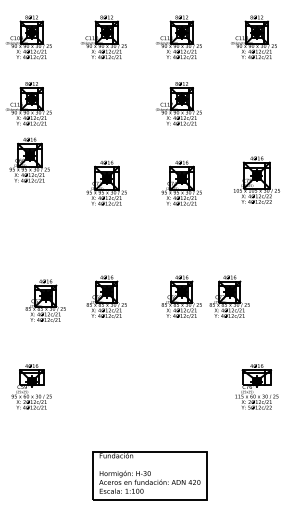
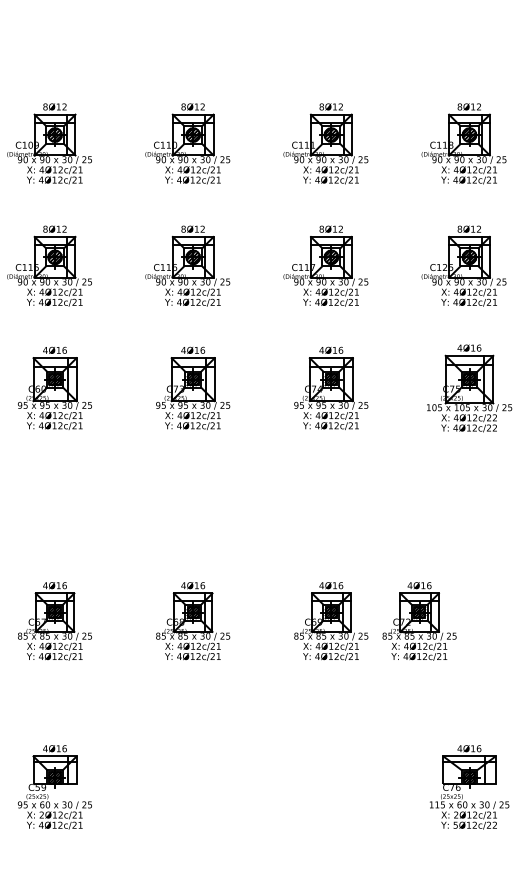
part: (103, 103) -> (187, 265), added
part: (253, 103) -> (463, 265), added
part: (29, 159) -> (54, 386), moved
part: (256, 179) -> (468, 386), moved
part: (106, 182) -> (192, 386), moved
part: (181, 182) -> (330, 386), moved
part: (45, 300) -> (54, 620), moved

